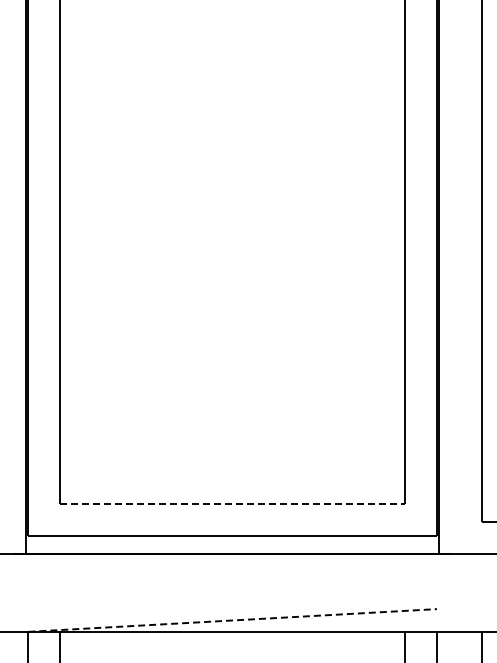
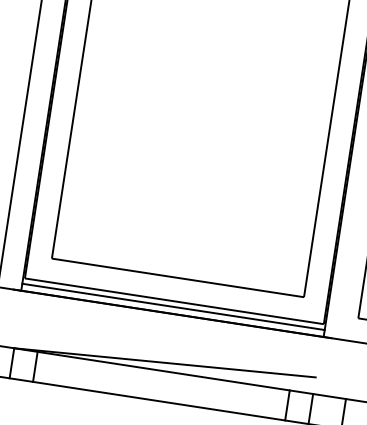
line: (233, 504) -> (178, 278), dashed -> solid
line: (232, 544) -> (173, 307), added
line: (232, 620) -> (164, 362), dashed -> solid

